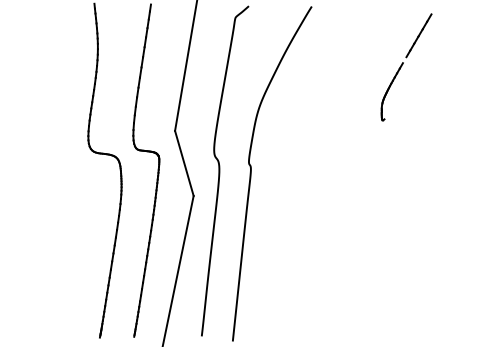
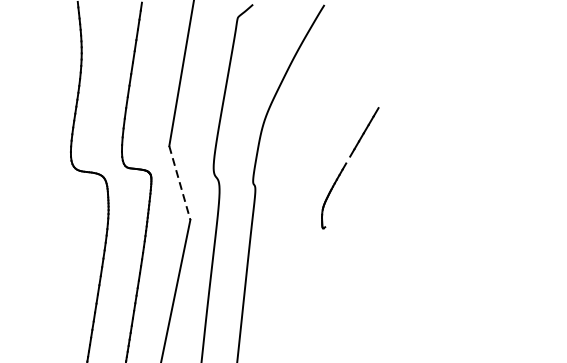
part: (406, 67) -> (350, 168), moved
line: (184, 163) -> (179, 183), solid -> dashed

